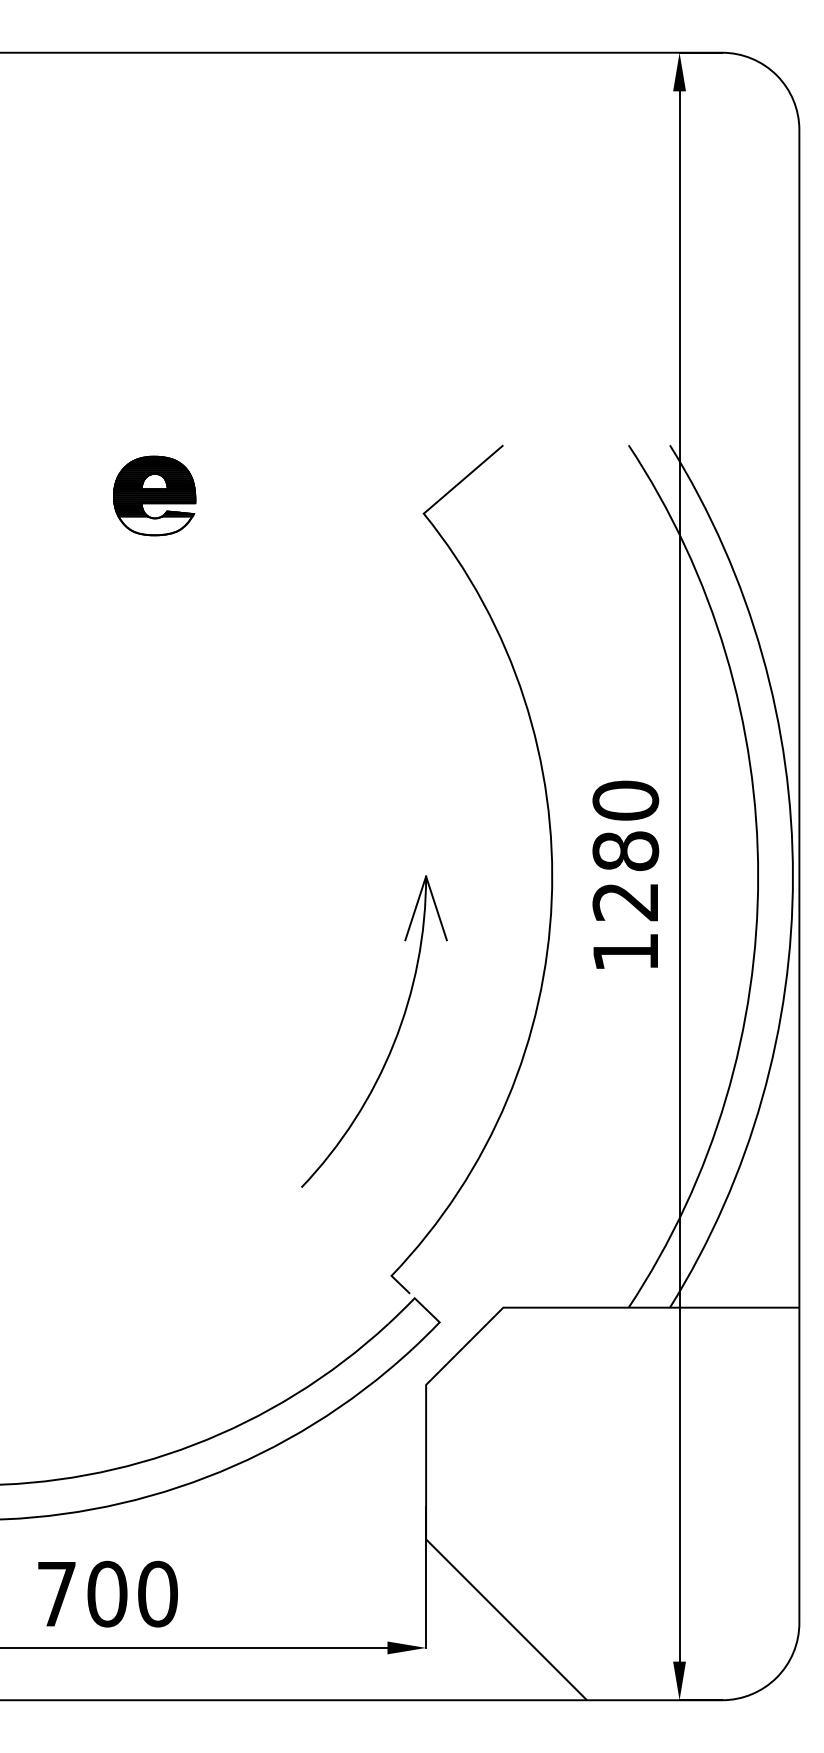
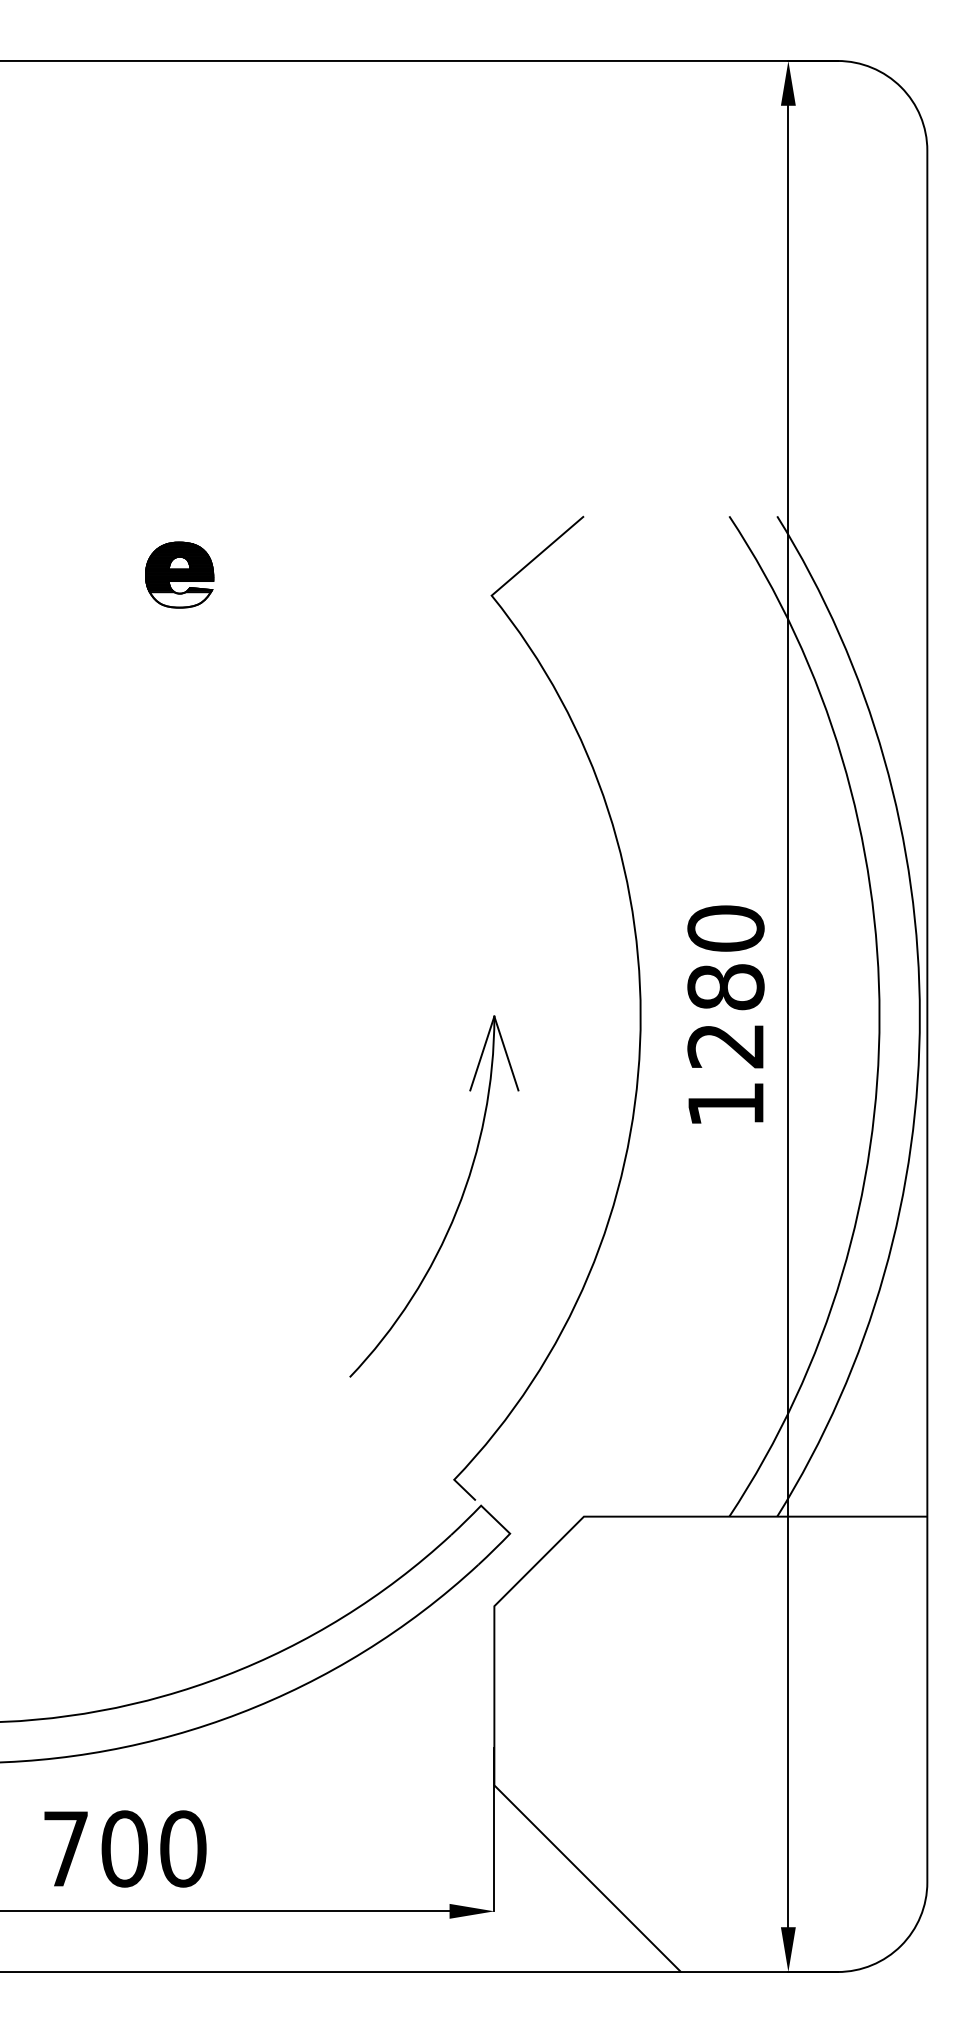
part: (154, 495) -> (179, 574), size x0.71

